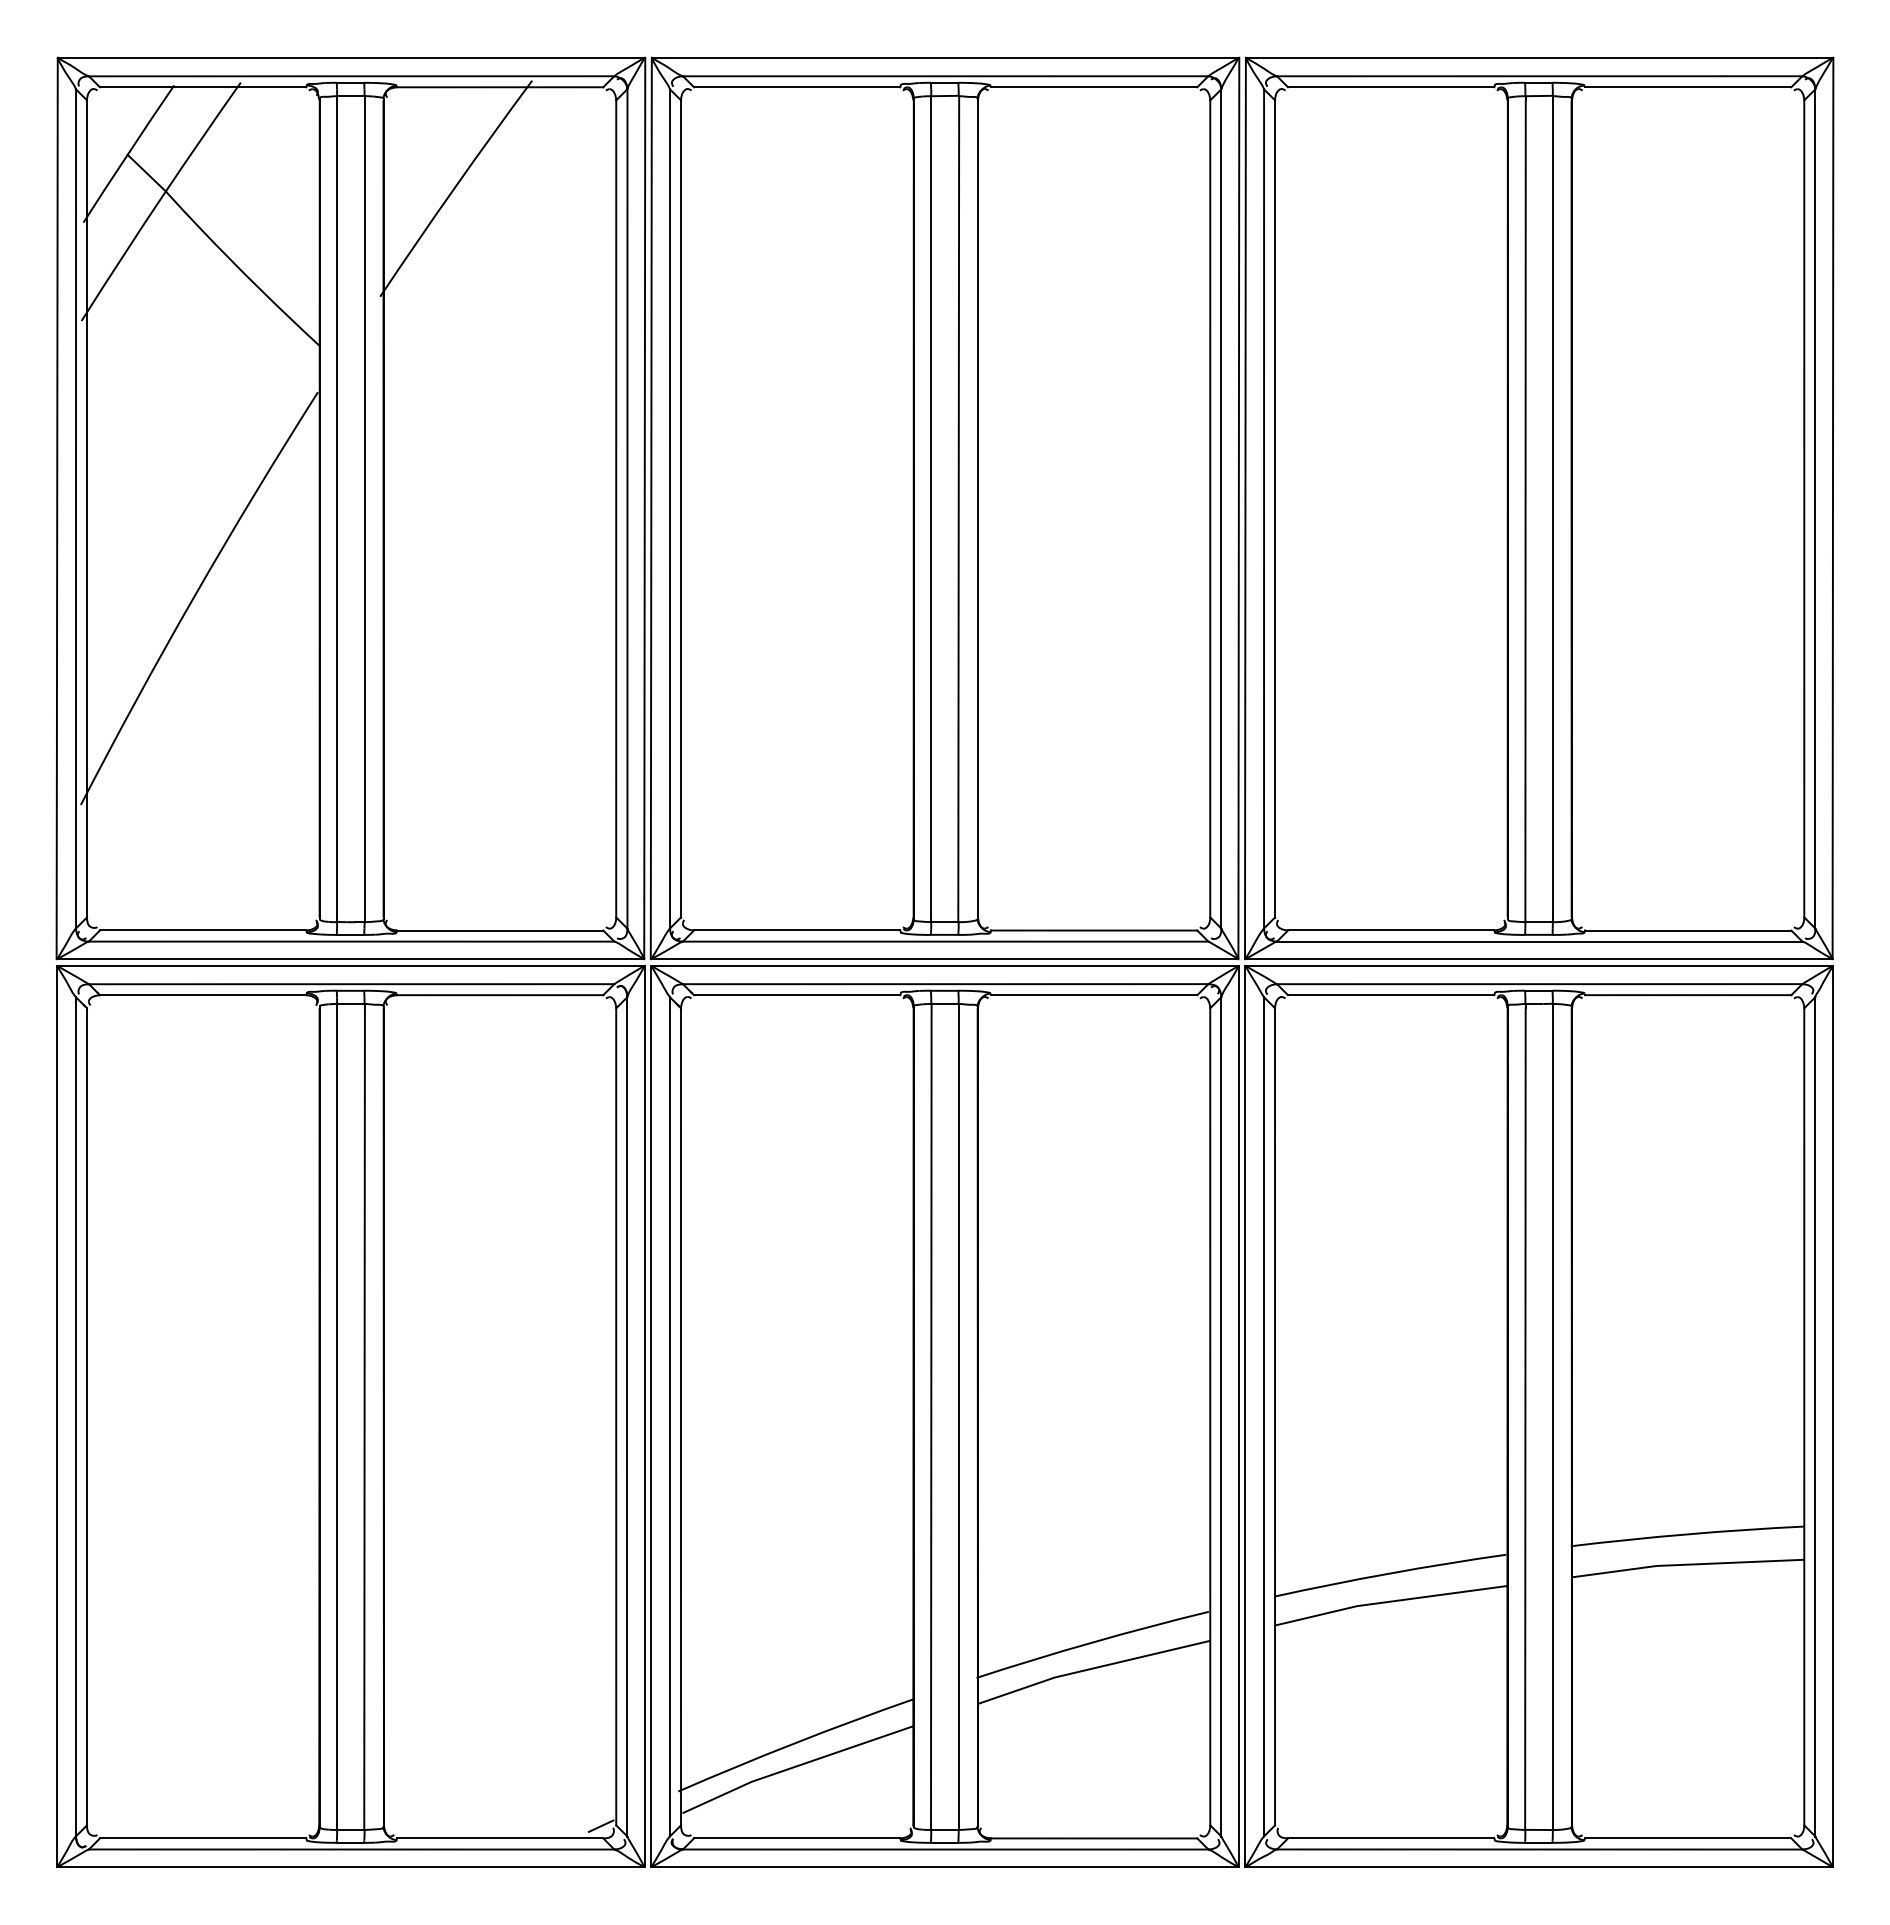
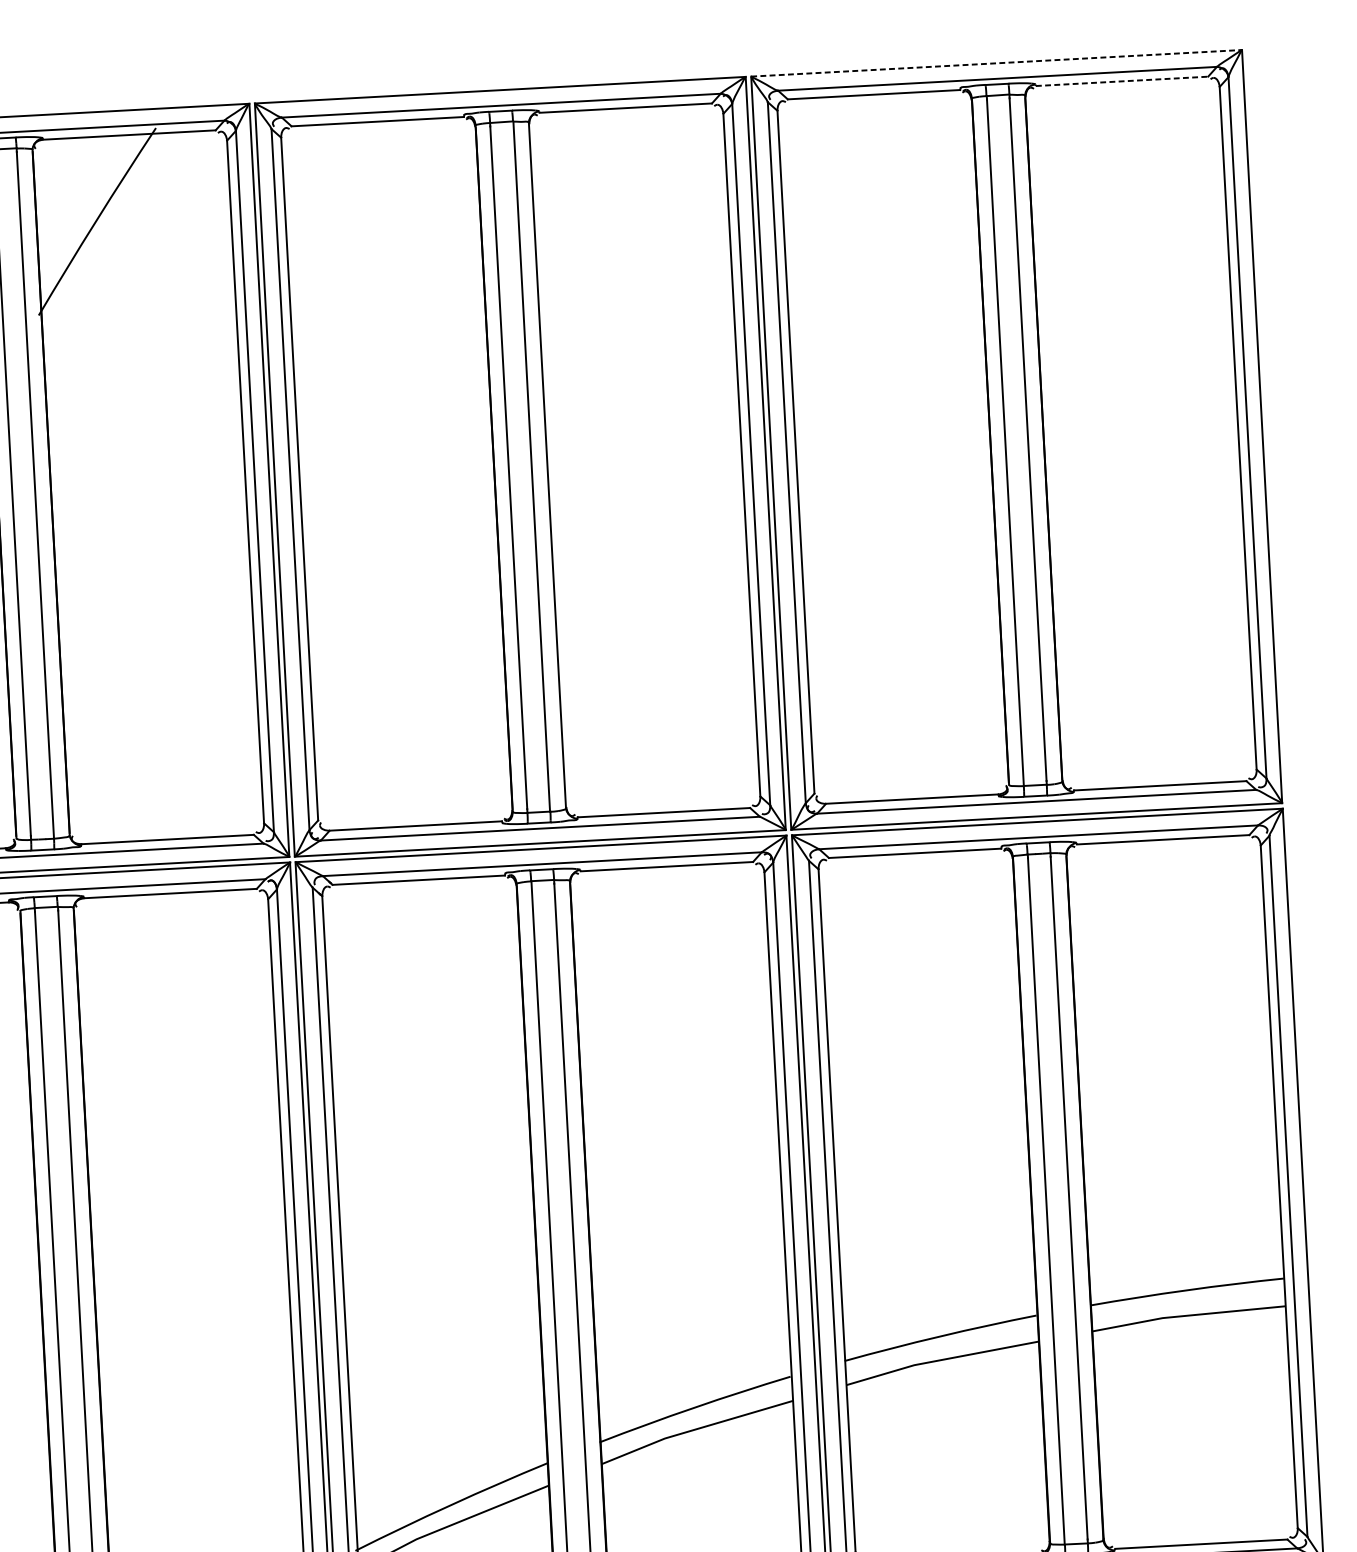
line: (1539, 57) -> (996, 63), solid -> dashed
line: (1688, 87) -> (1122, 81), solid -> dashed

